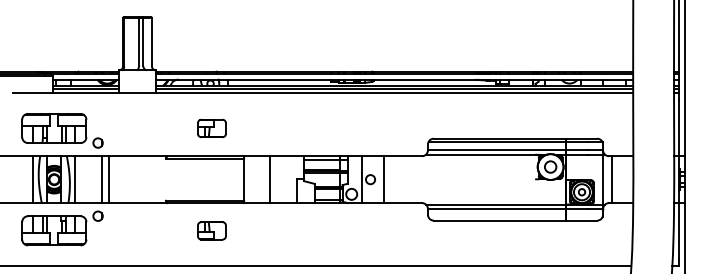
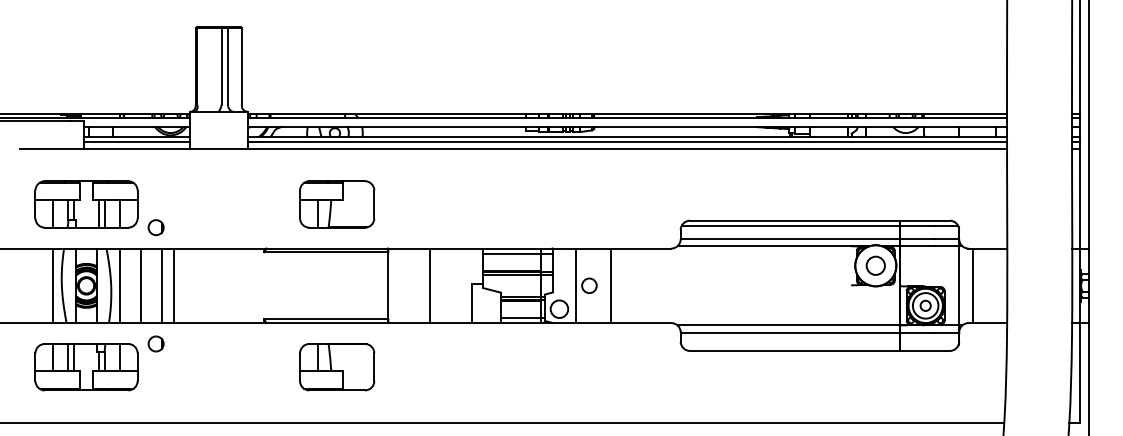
part: (211, 128) -> (336, 204), size x1.67
line: (88, 179) -> (140, 285), added
part: (211, 230) -> (336, 366), size x1.67

